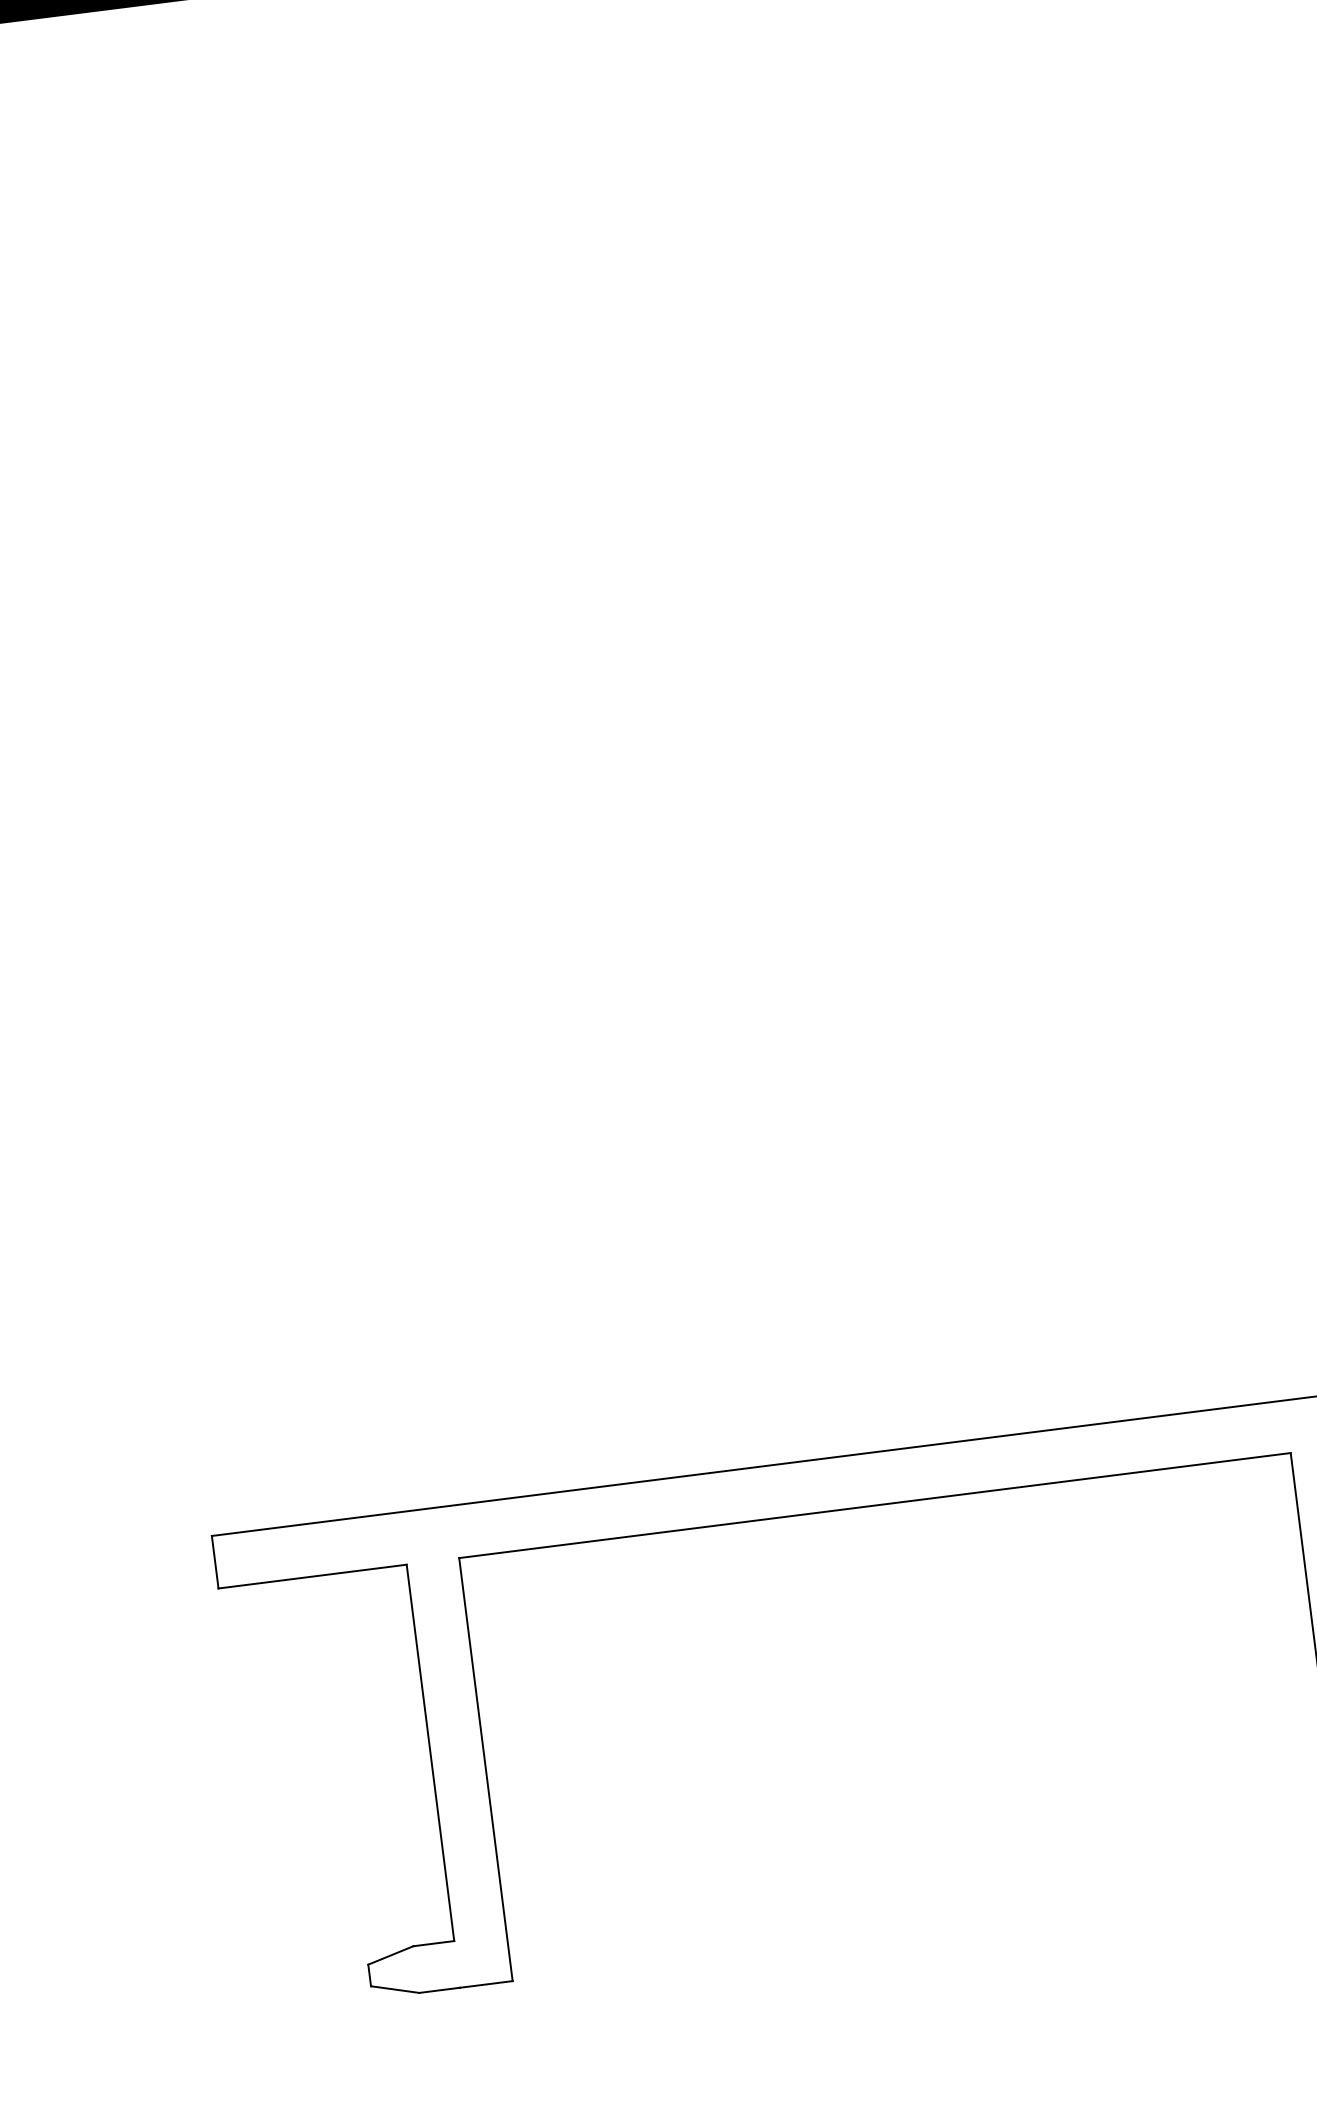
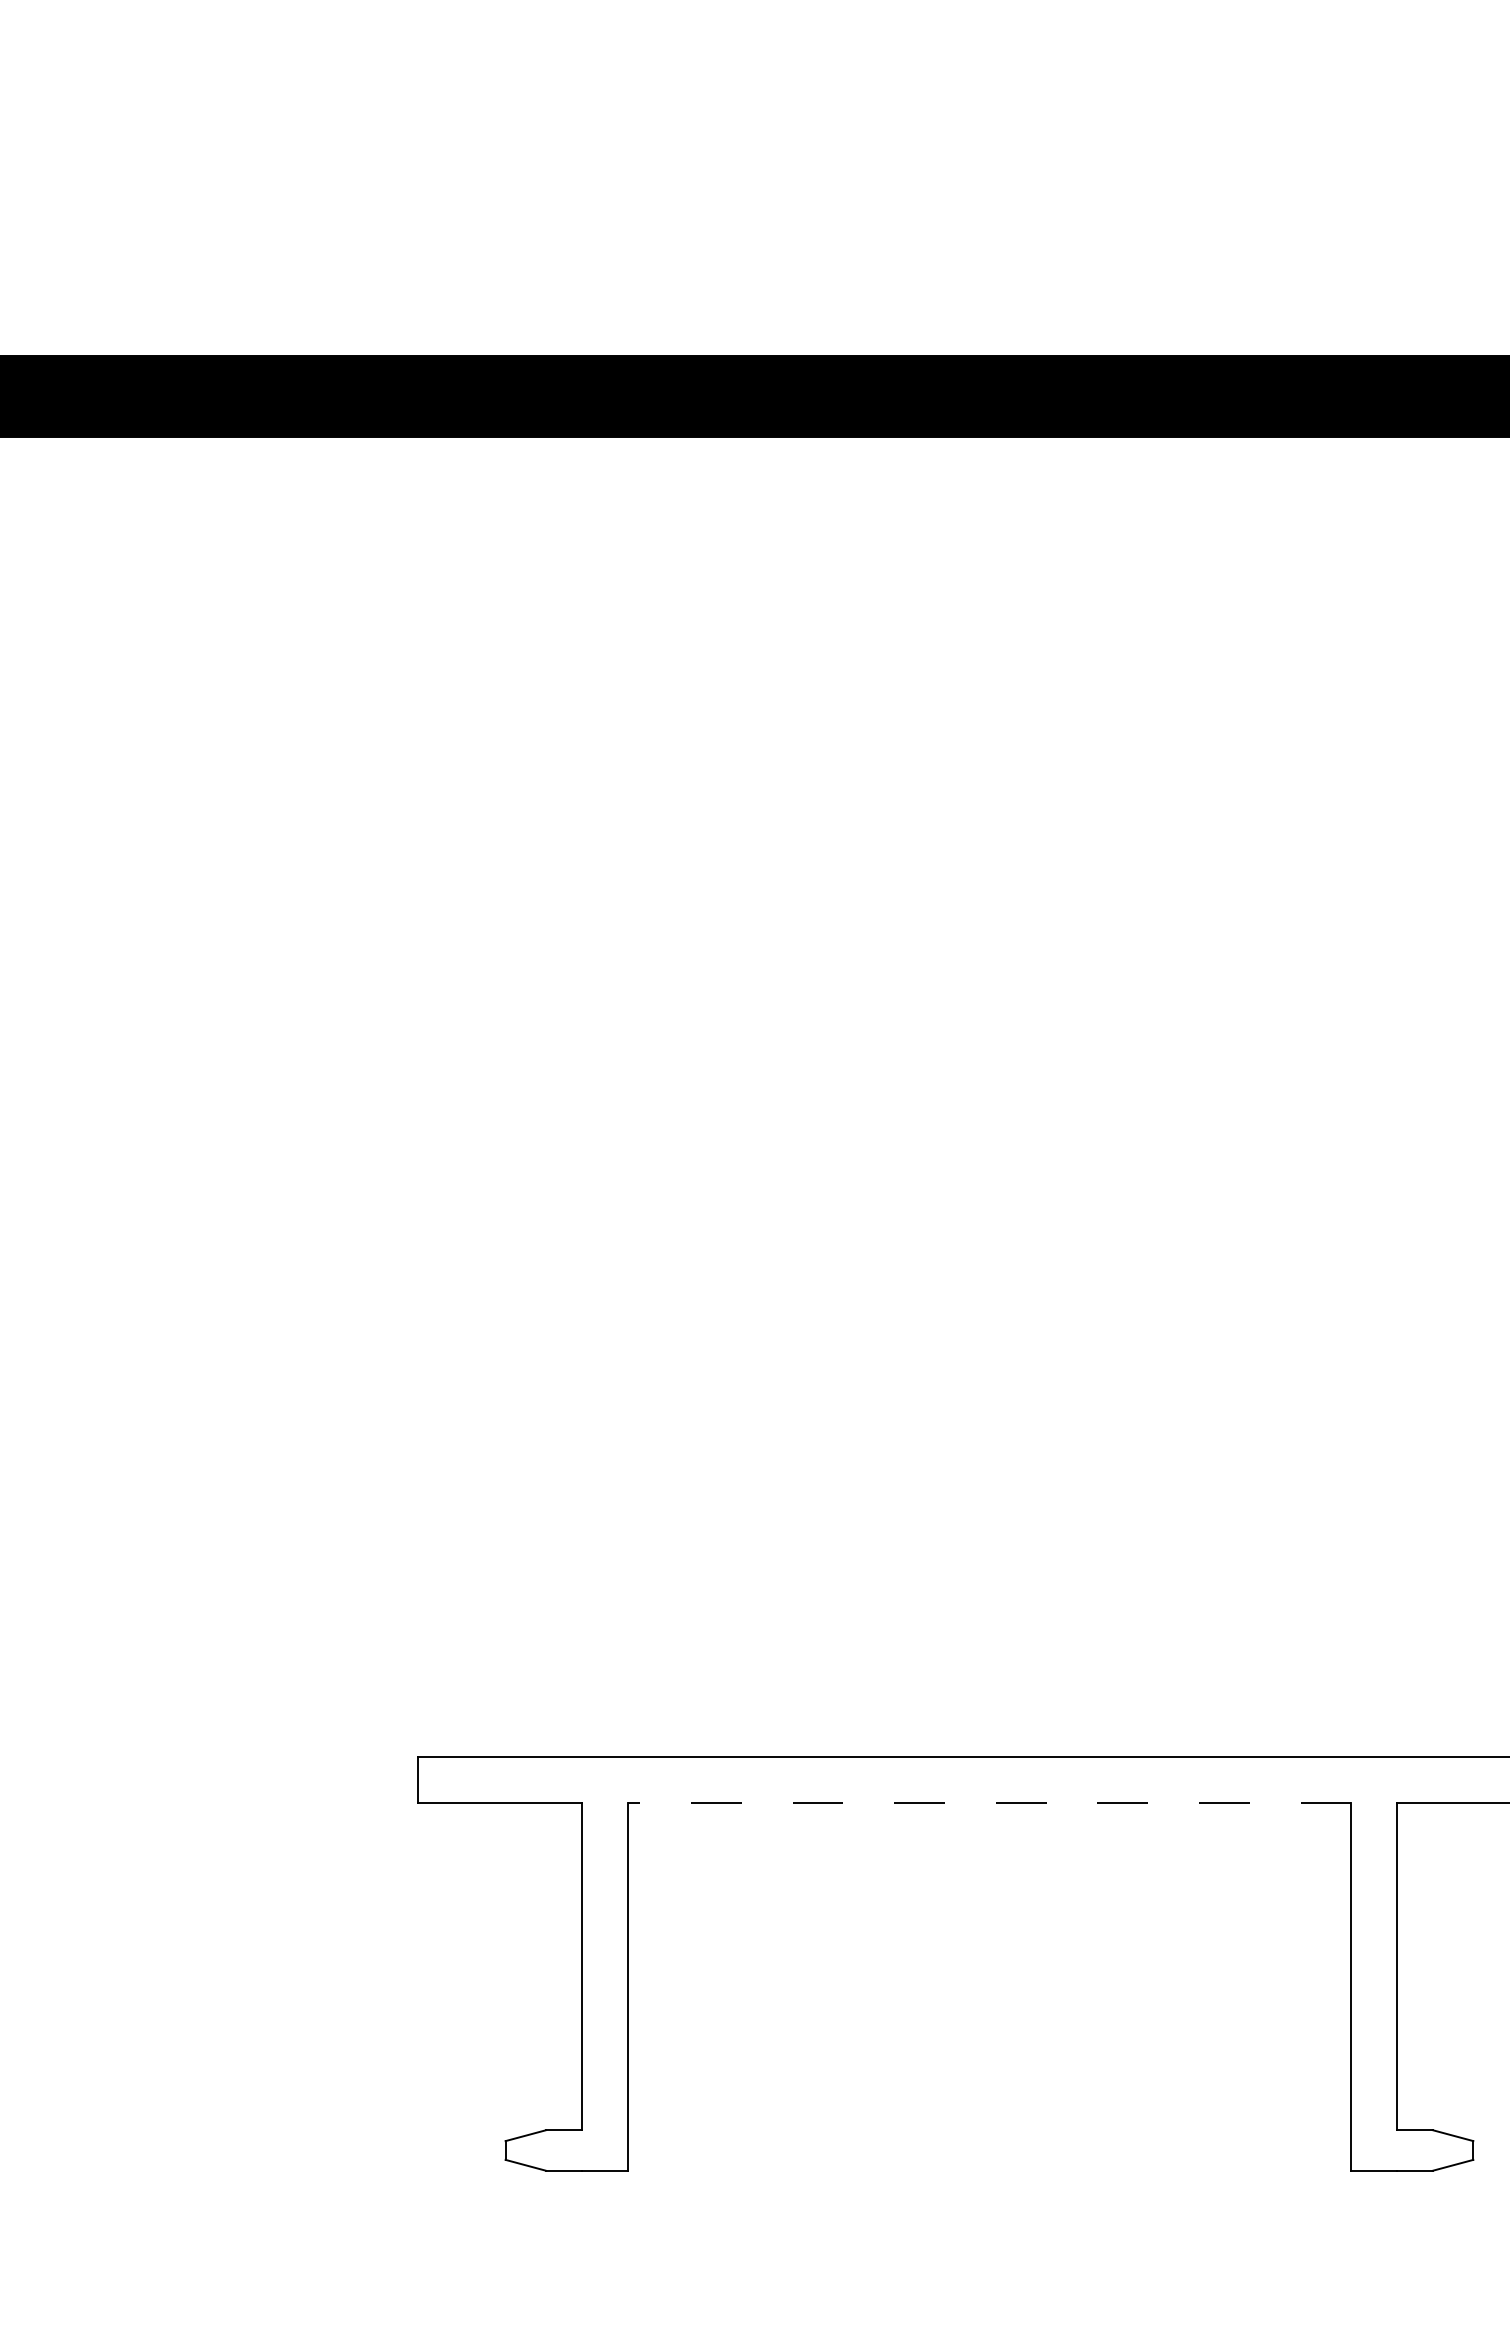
line: (875, 1505) -> (989, 1802), solid -> dashed

